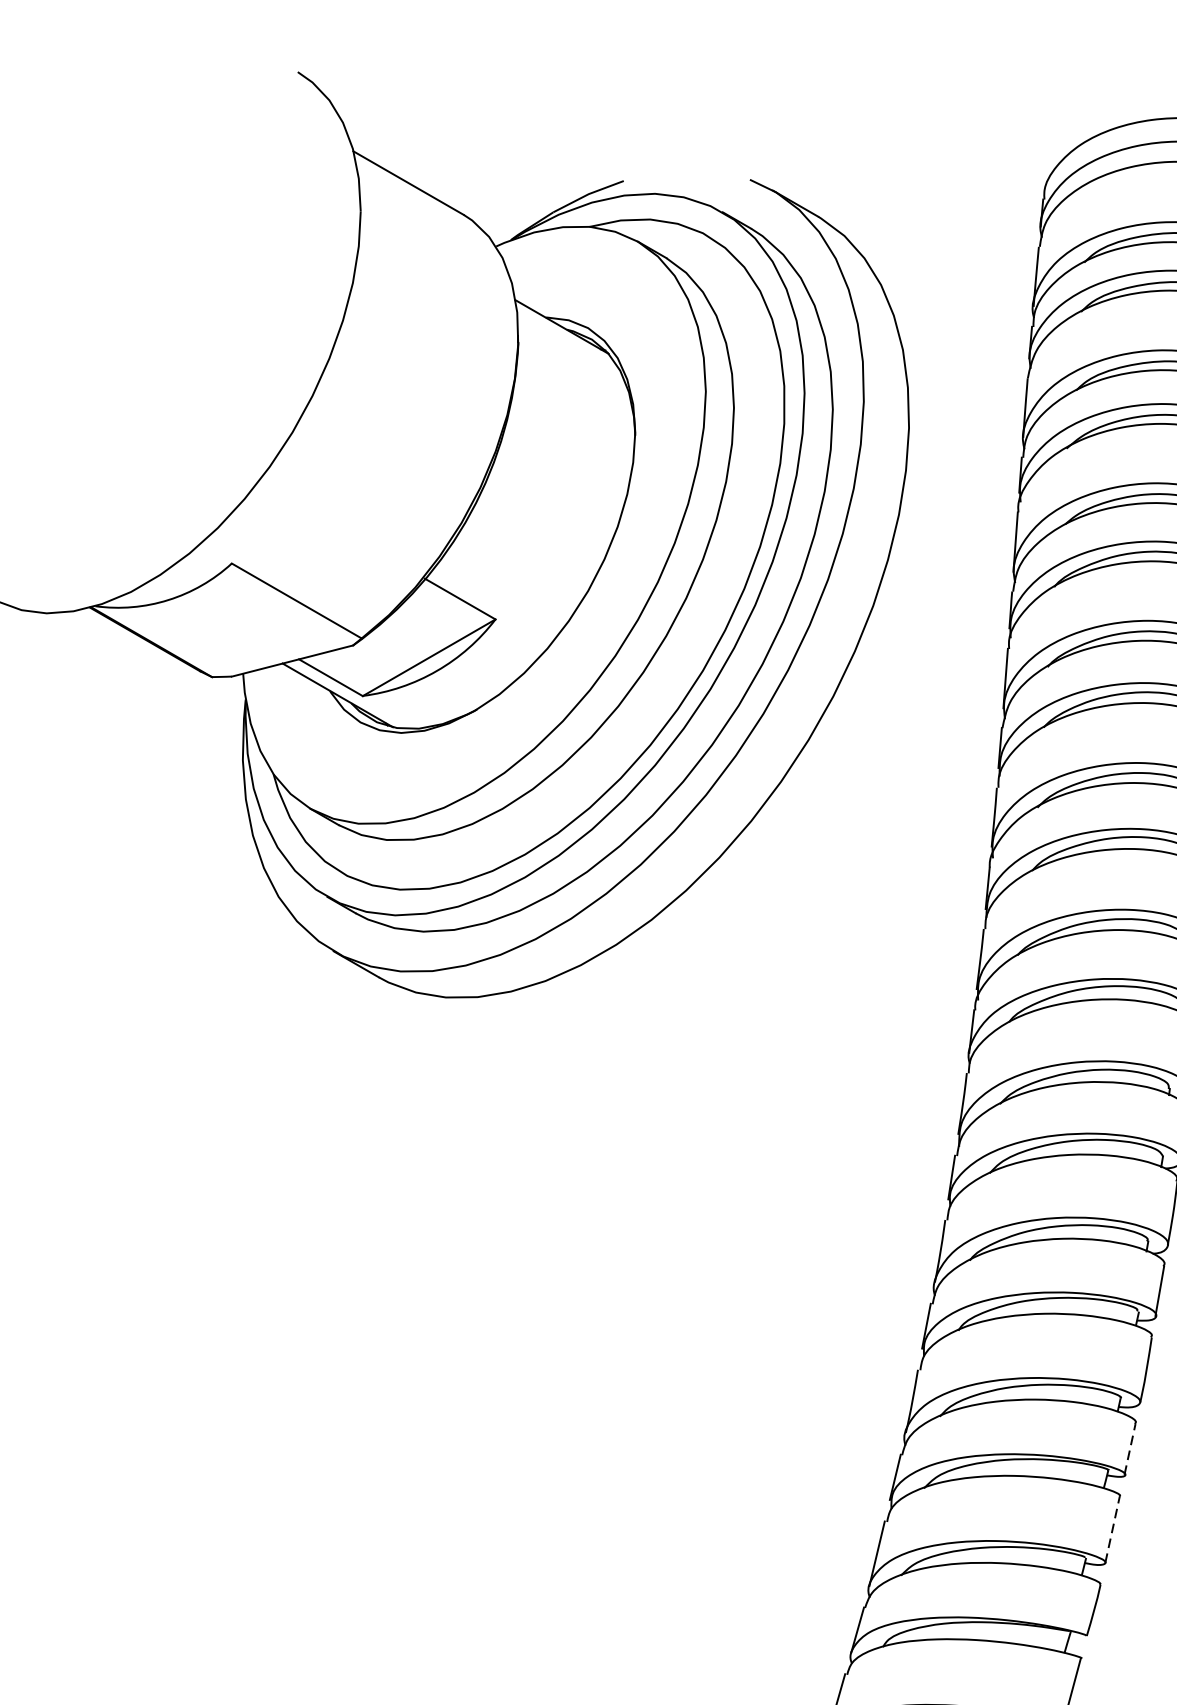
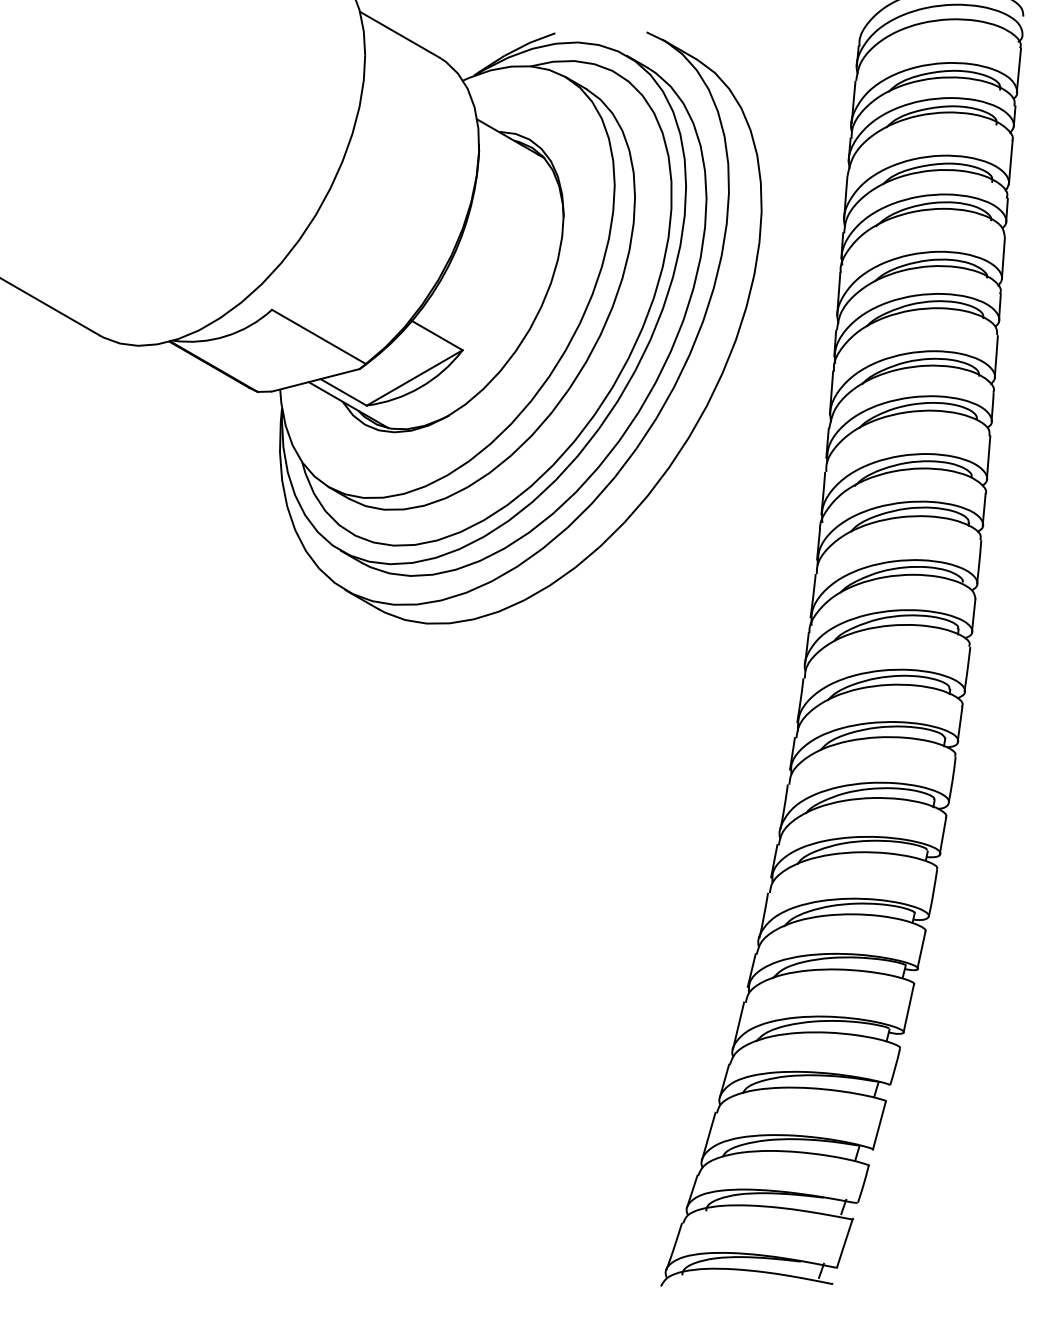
line: (1130, 1449) -> (921, 950), dashed -> solid
line: (1112, 1529) -> (908, 1008), dashed -> solid

